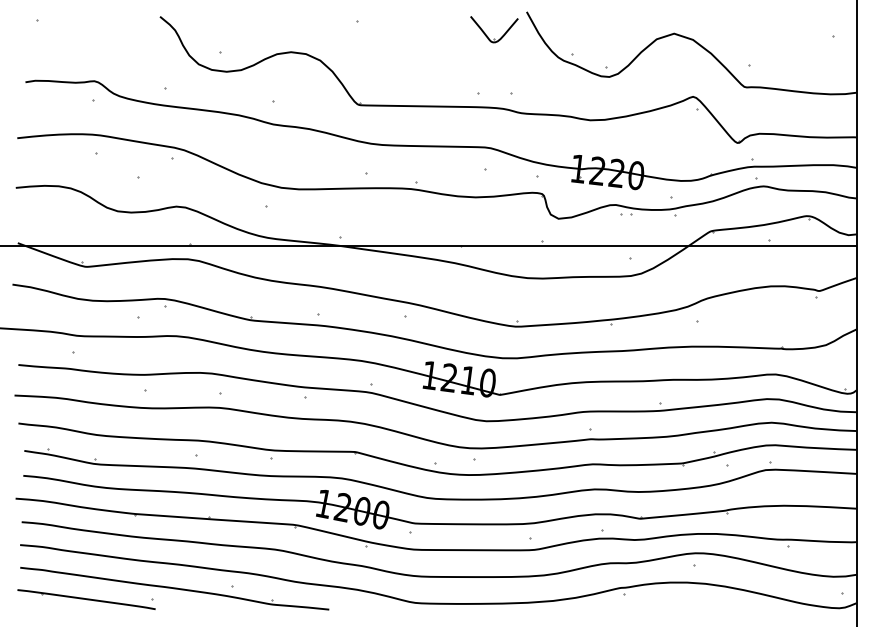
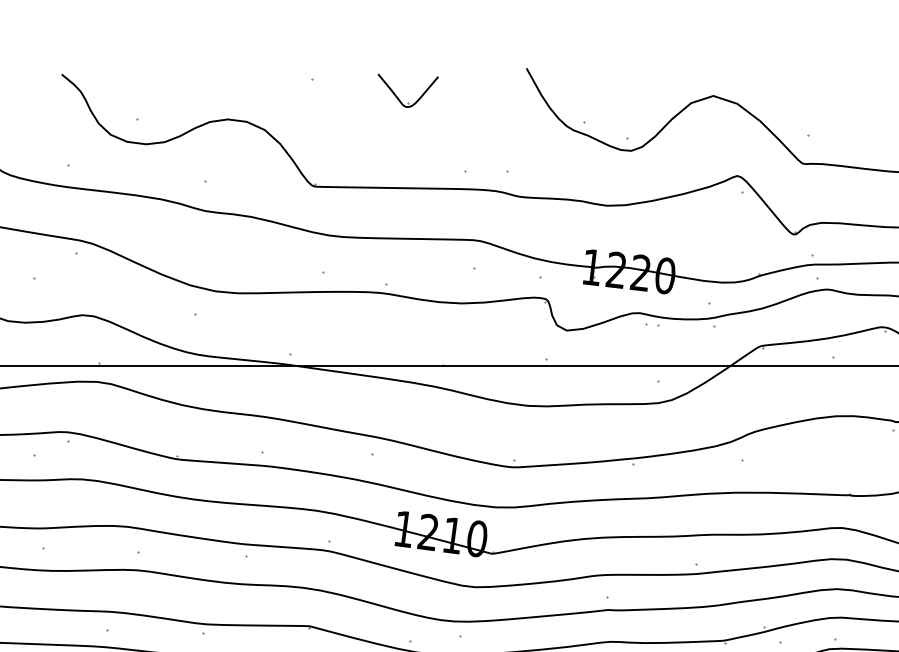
part: (494, 38) -> (408, 102), moved

